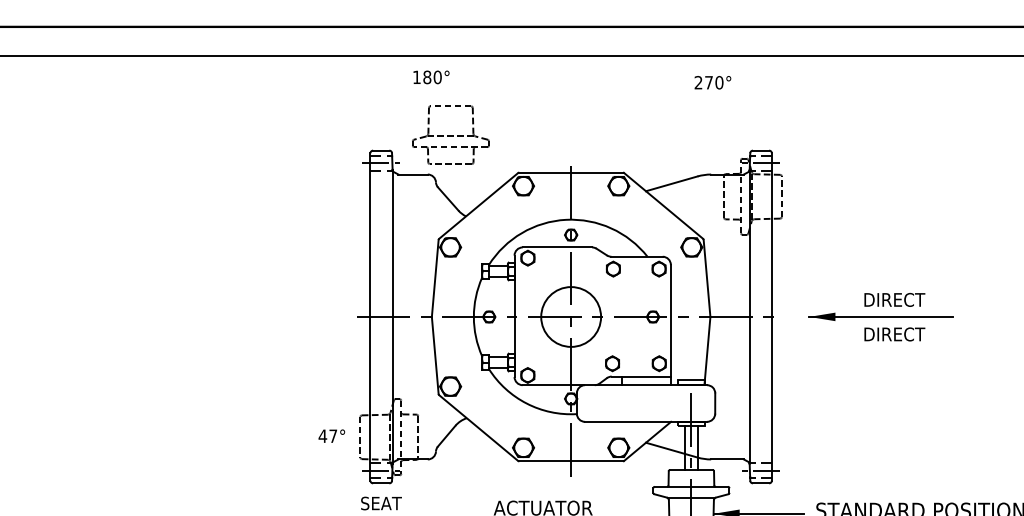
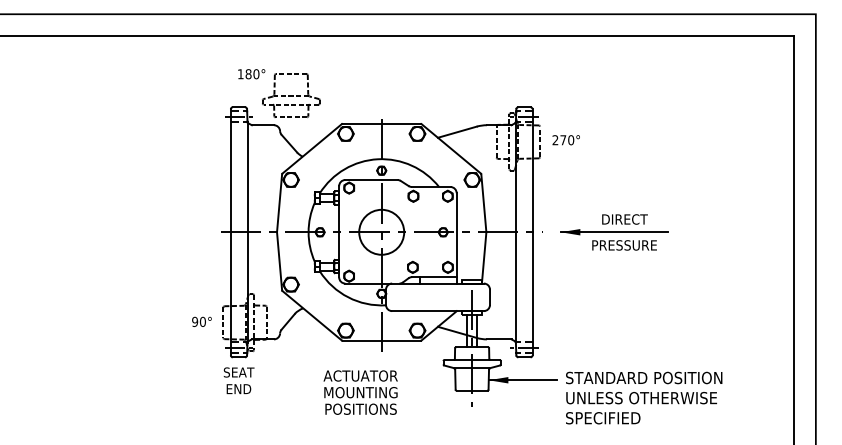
text: (431, 77) -> (251, 74), moved
text: (711, 83) -> (565, 140), moved
text: (894, 334) -> (624, 245), DIRECT -> PRESSURE
text: (327, 435) -> (198, 321), 47° -> 90°

